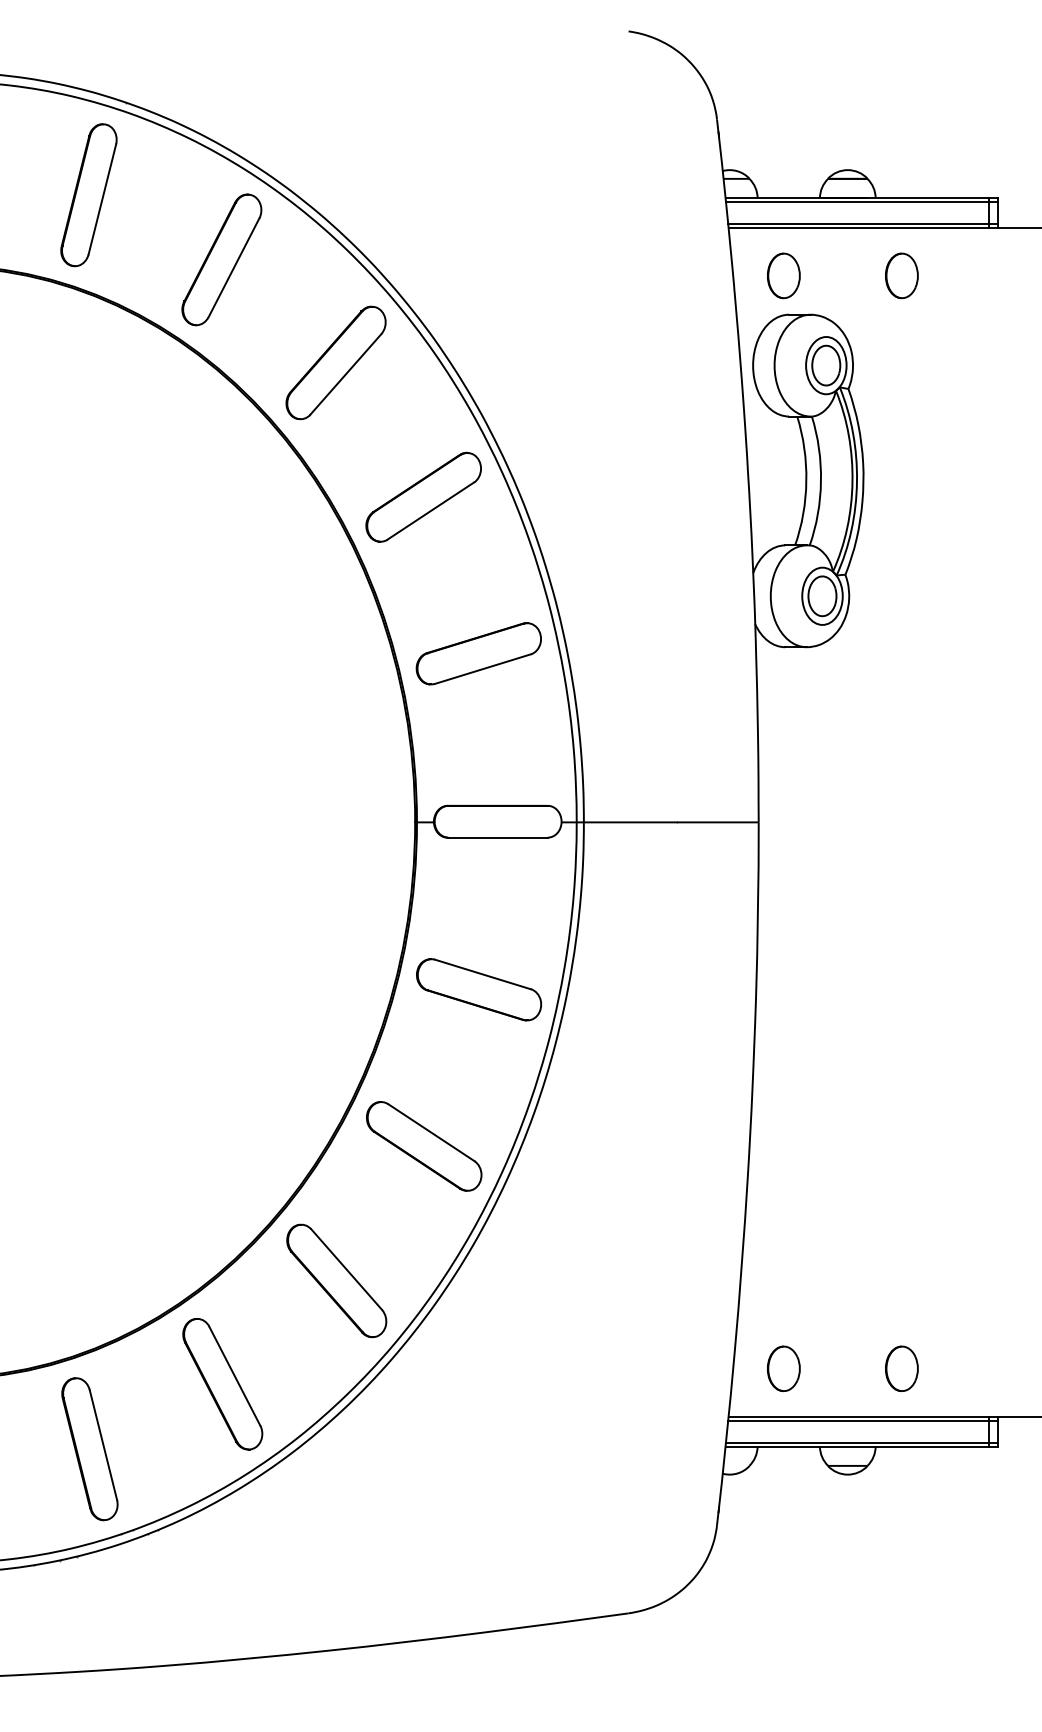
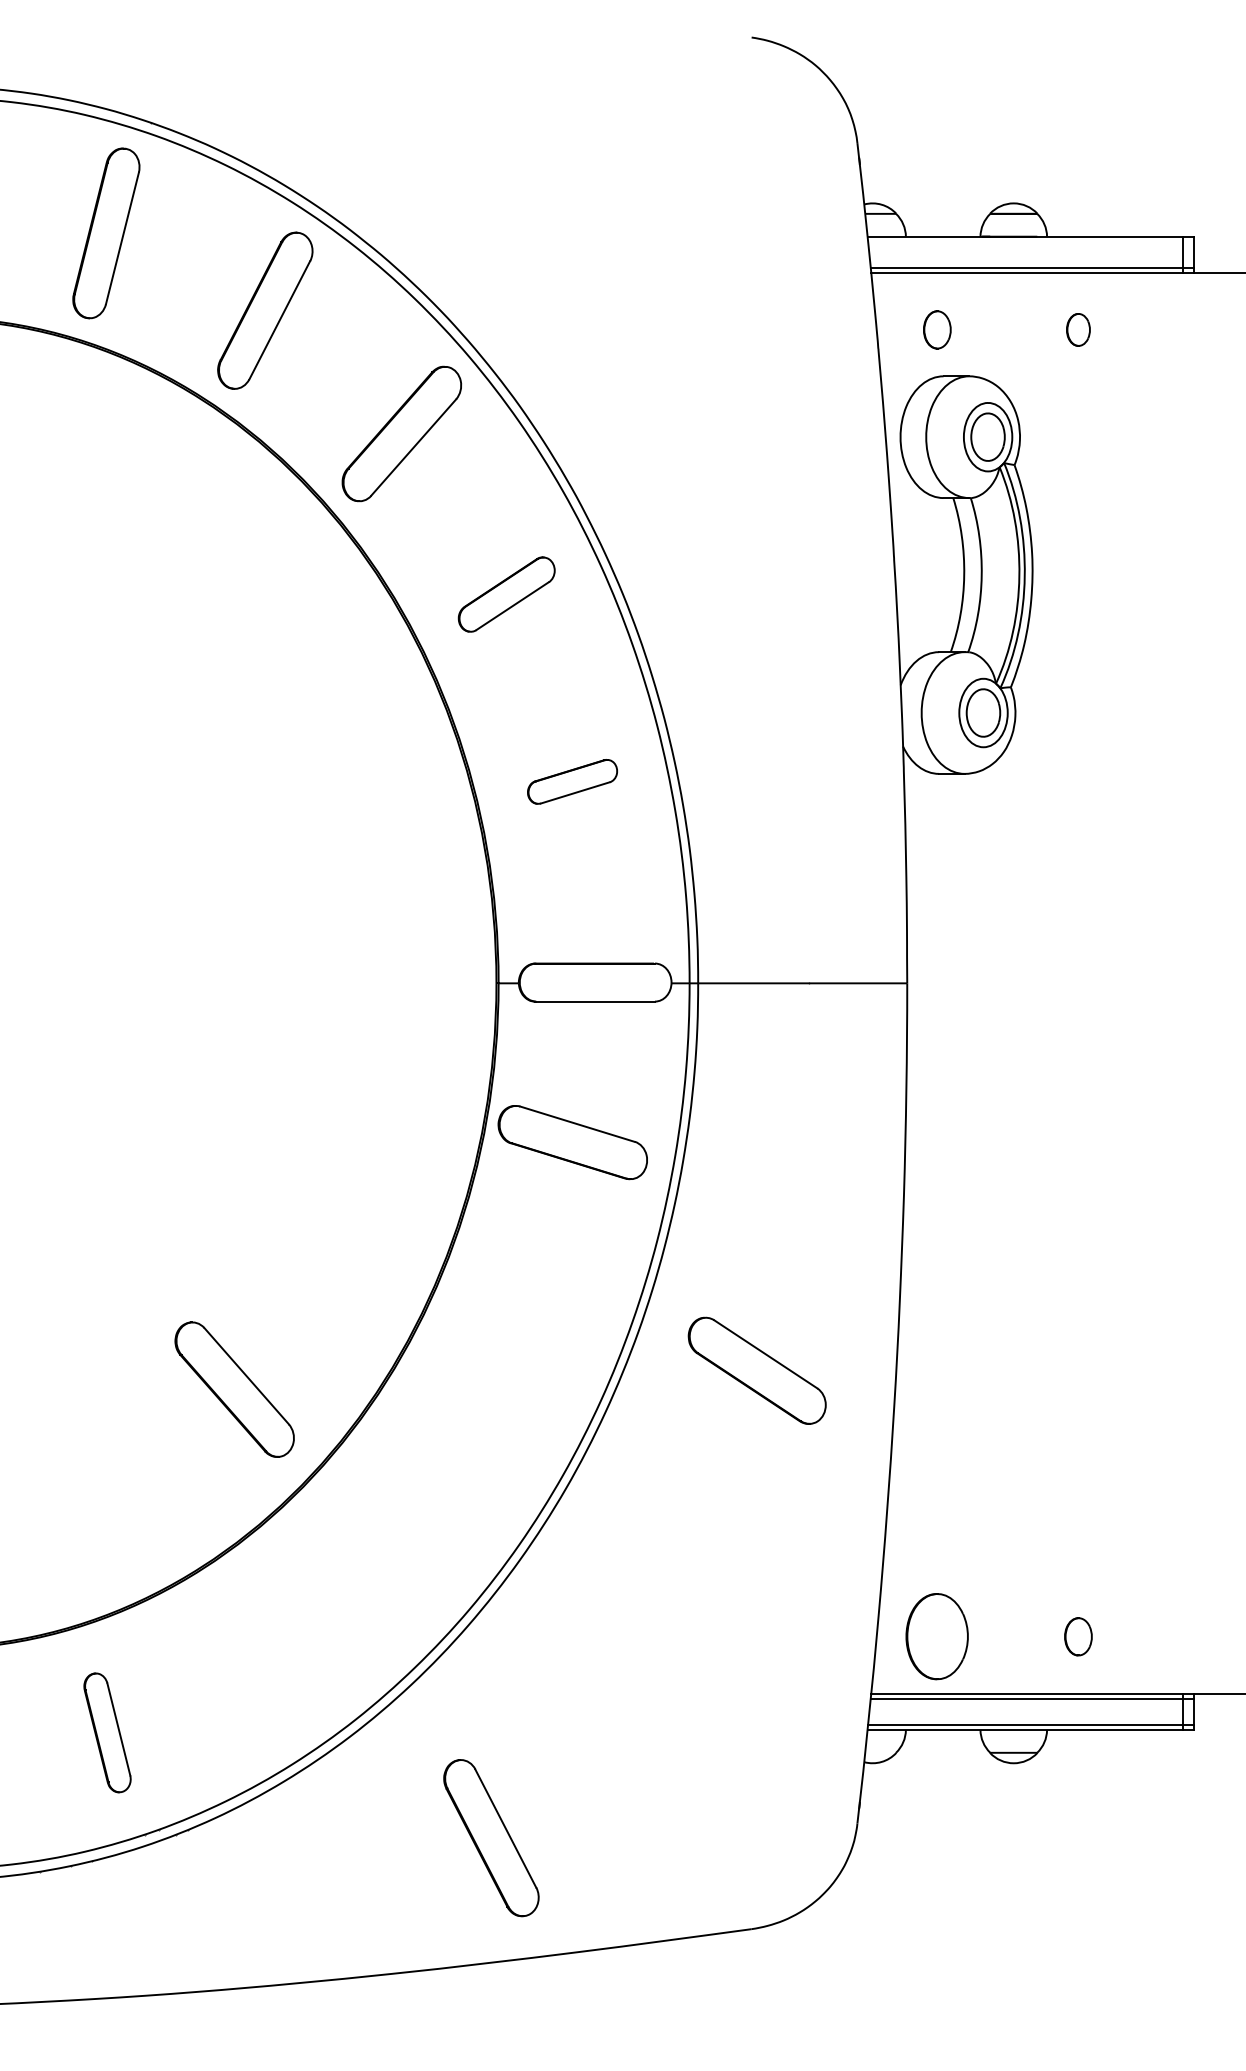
line: (861, 201) -> (1030, 241), removed
part: (784, 275) -> (937, 329), size x0.7
part: (901, 275) -> (1078, 329), size x0.6
part: (423, 497) -> (506, 594), size x0.7
part: (478, 653) -> (572, 781), size x0.6
part: (478, 989) -> (572, 1142), moved
part: (423, 1146) -> (756, 1370), moved
part: (336, 1280) -> (234, 1389), moved
part: (784, 1368) -> (937, 1636), size x1.6
part: (901, 1368) -> (1078, 1636), size x0.7
part: (222, 1384) -> (491, 1838), moved
part: (89, 1448) -> (107, 1732), size x0.7

